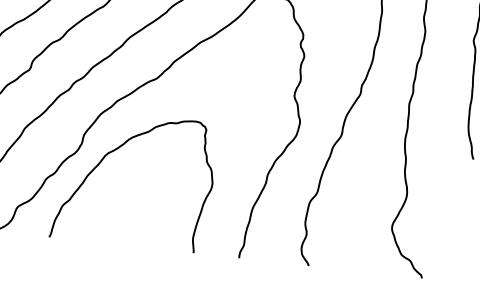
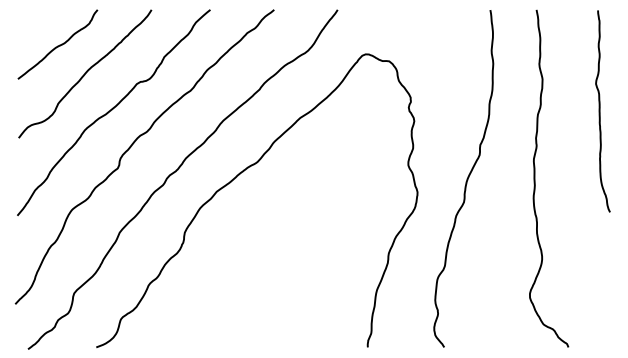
curve: (117, 149) -> (222, 244), removed

